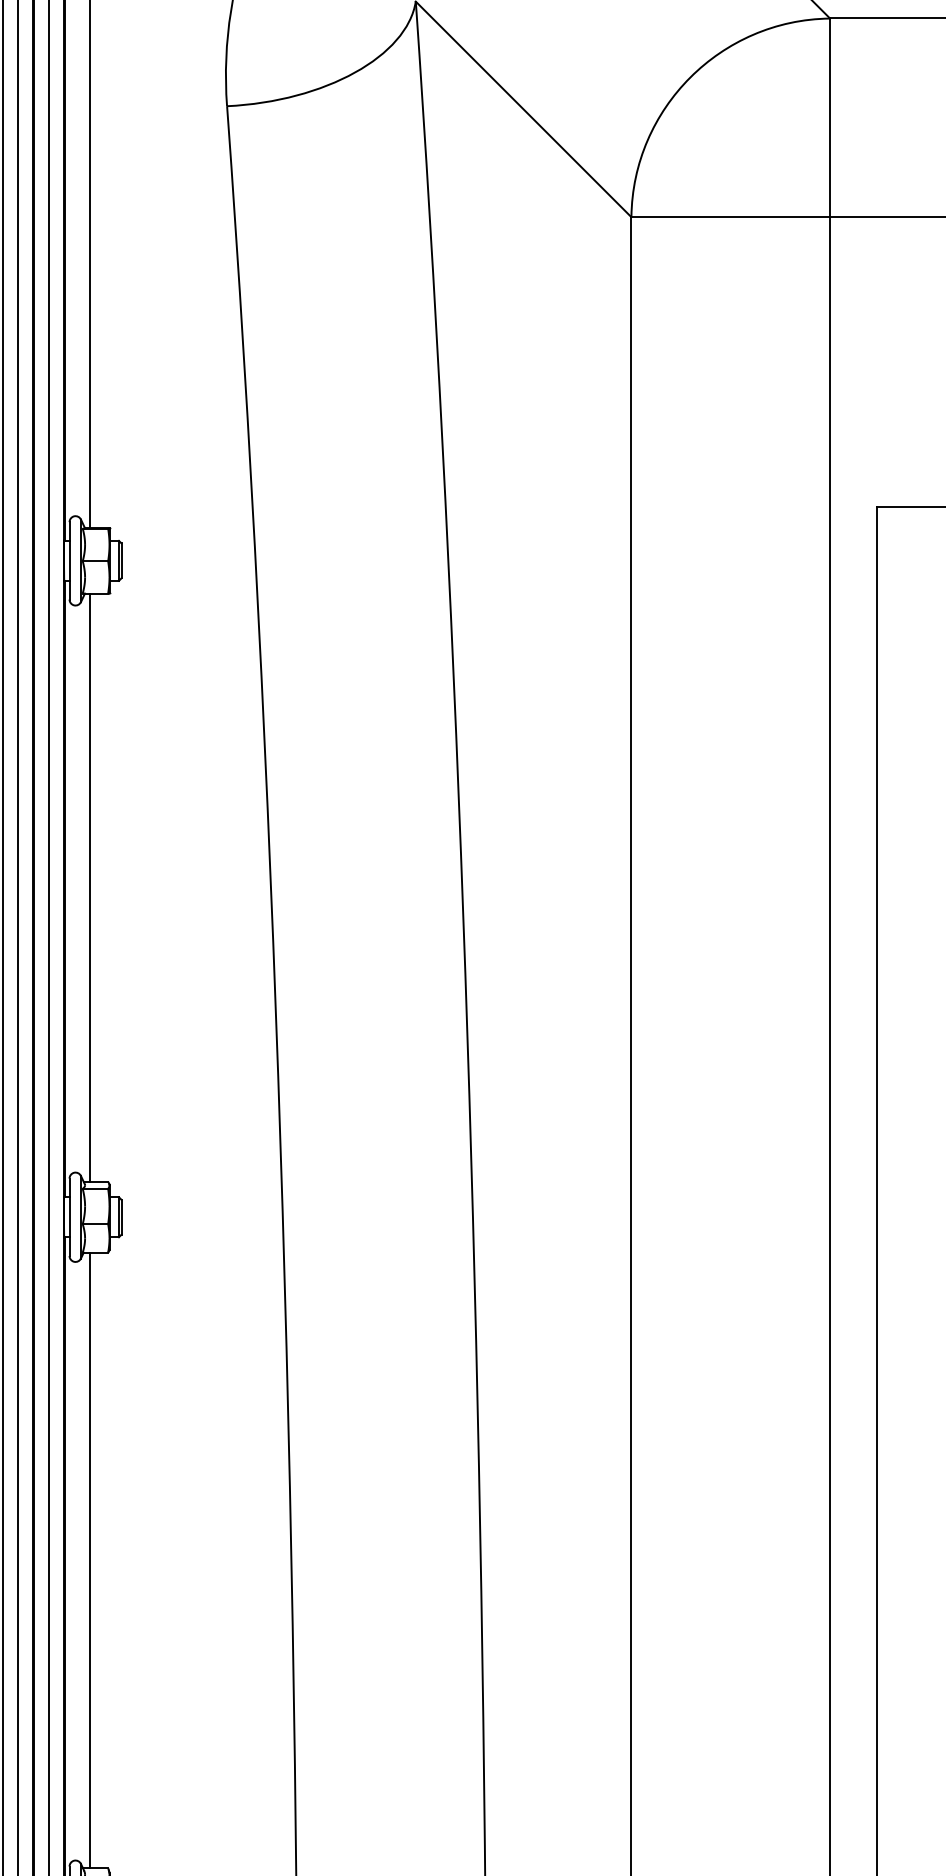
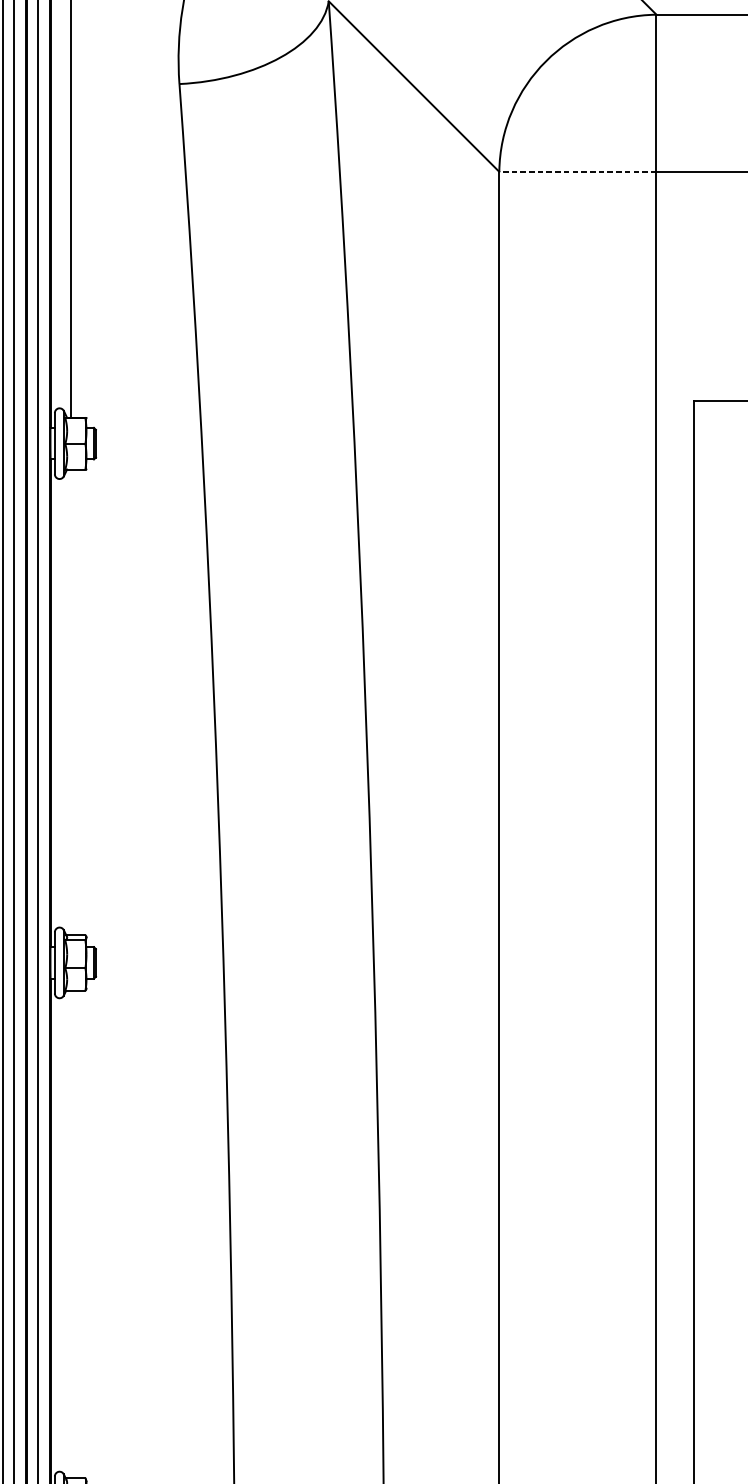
line: (730, 217) -> (577, 172), solid -> dashed
line: (89, 887) -> (70, 702), removed
line: (89, 1560) -> (70, 1234), removed

